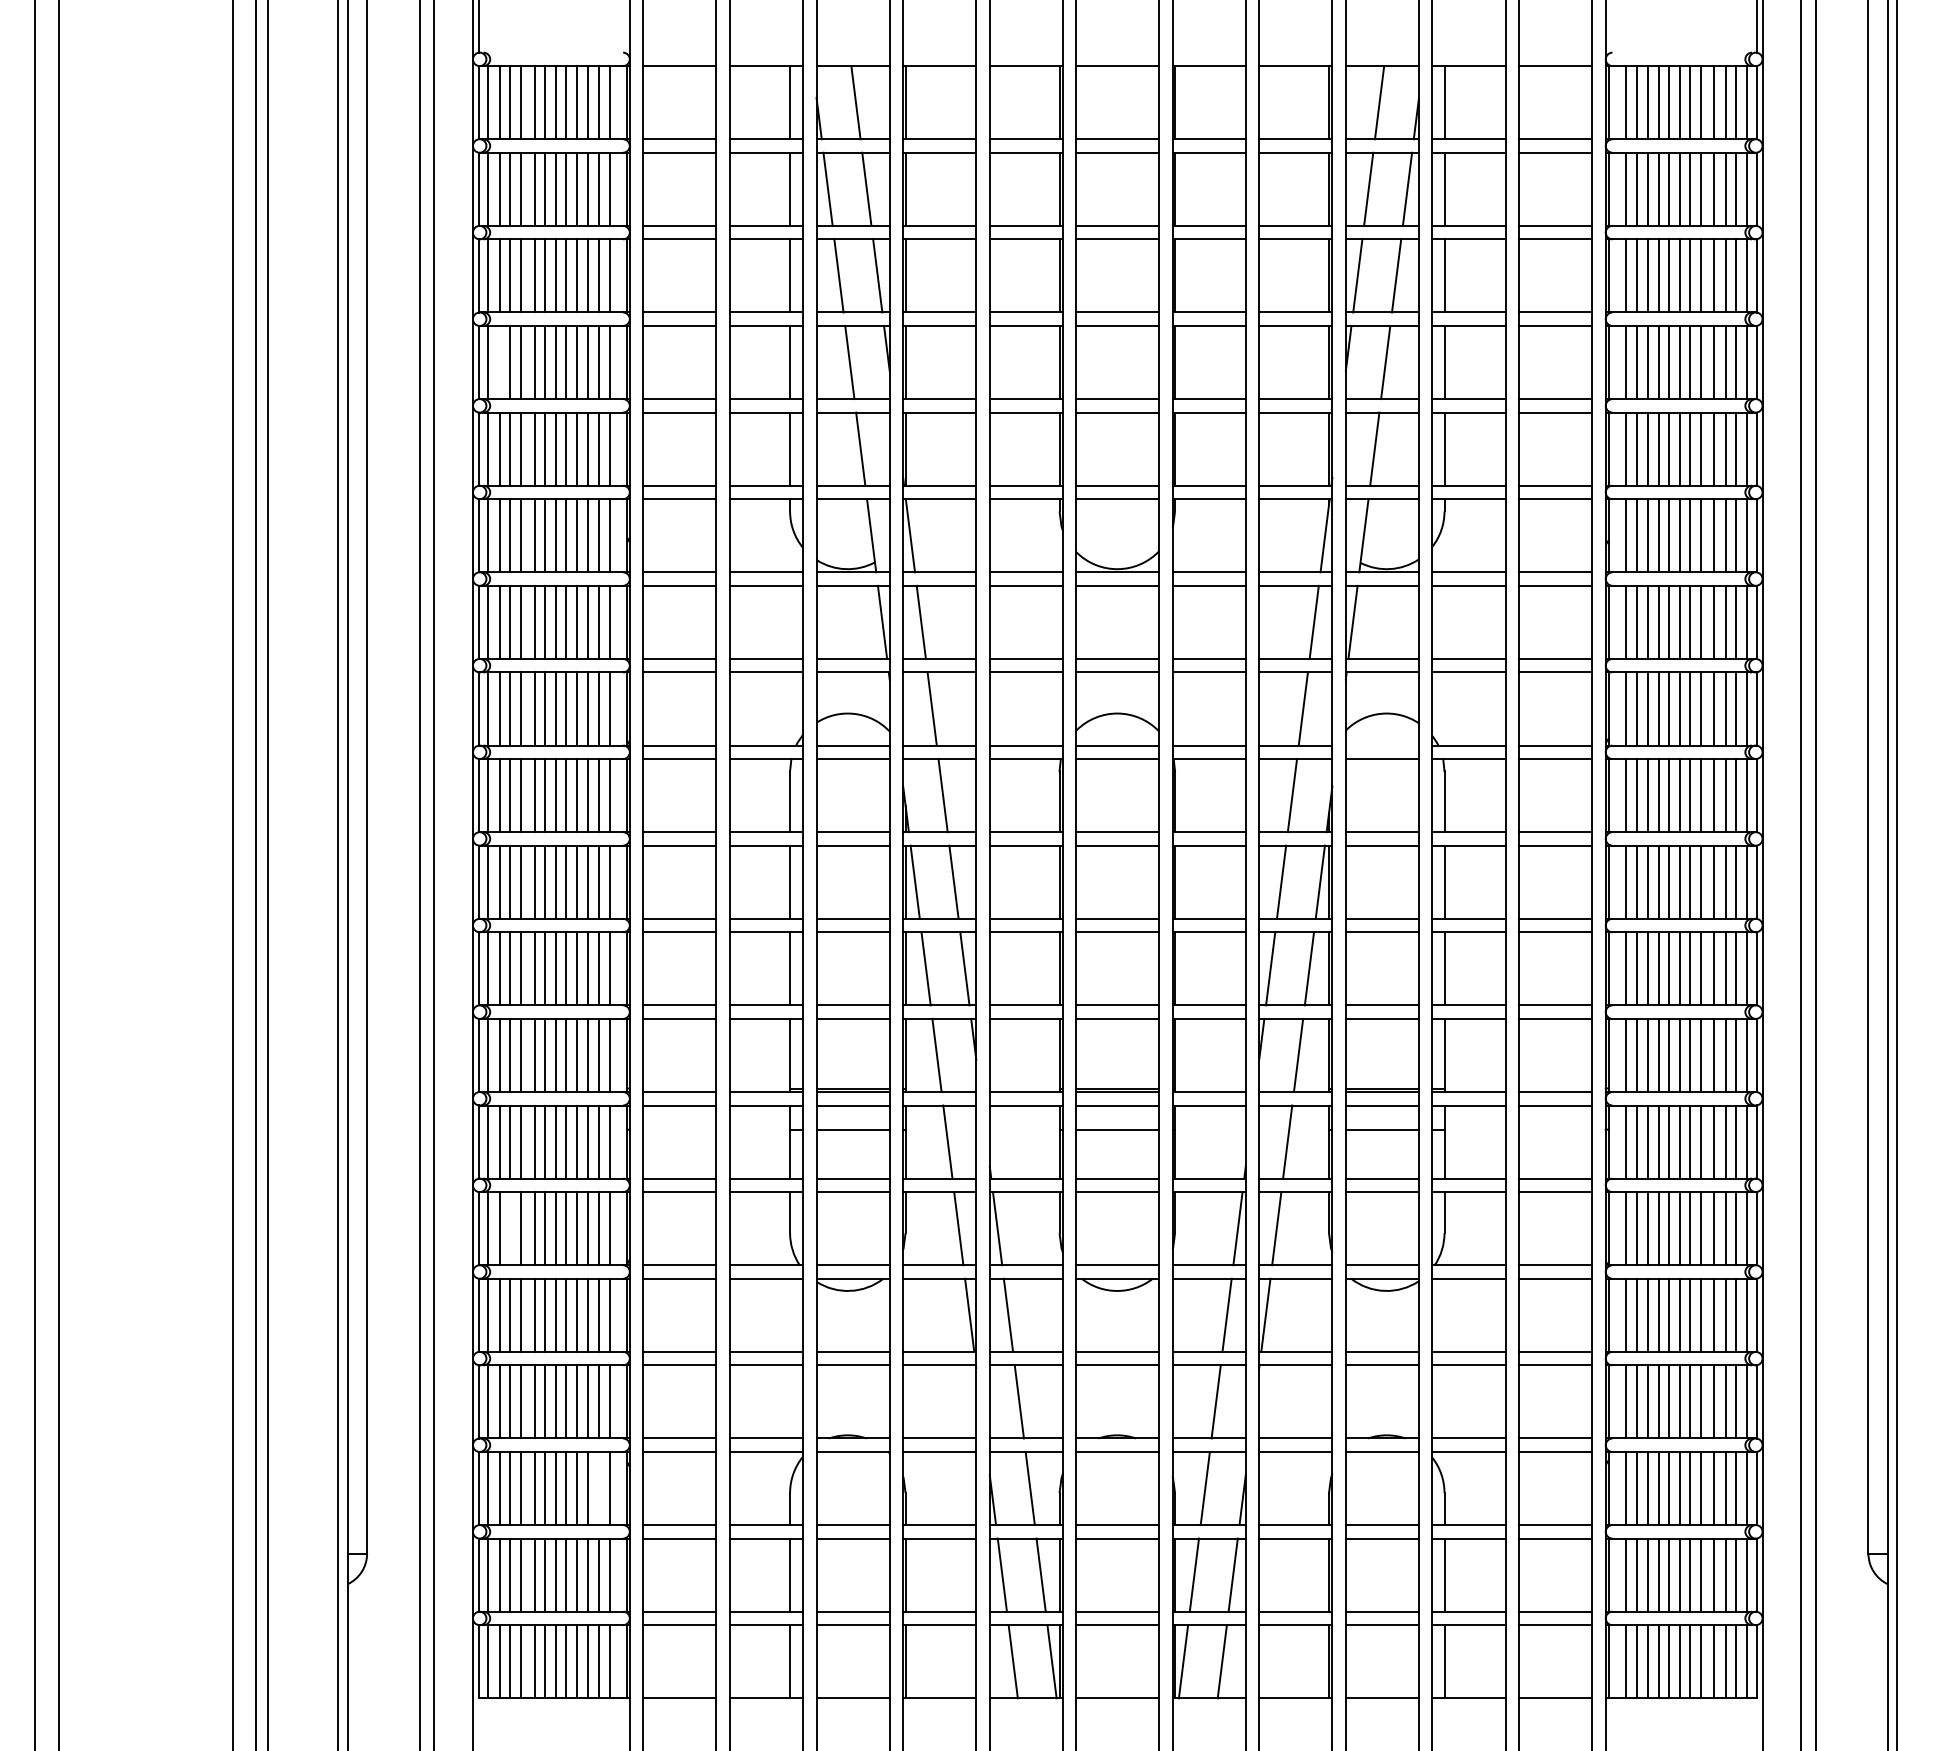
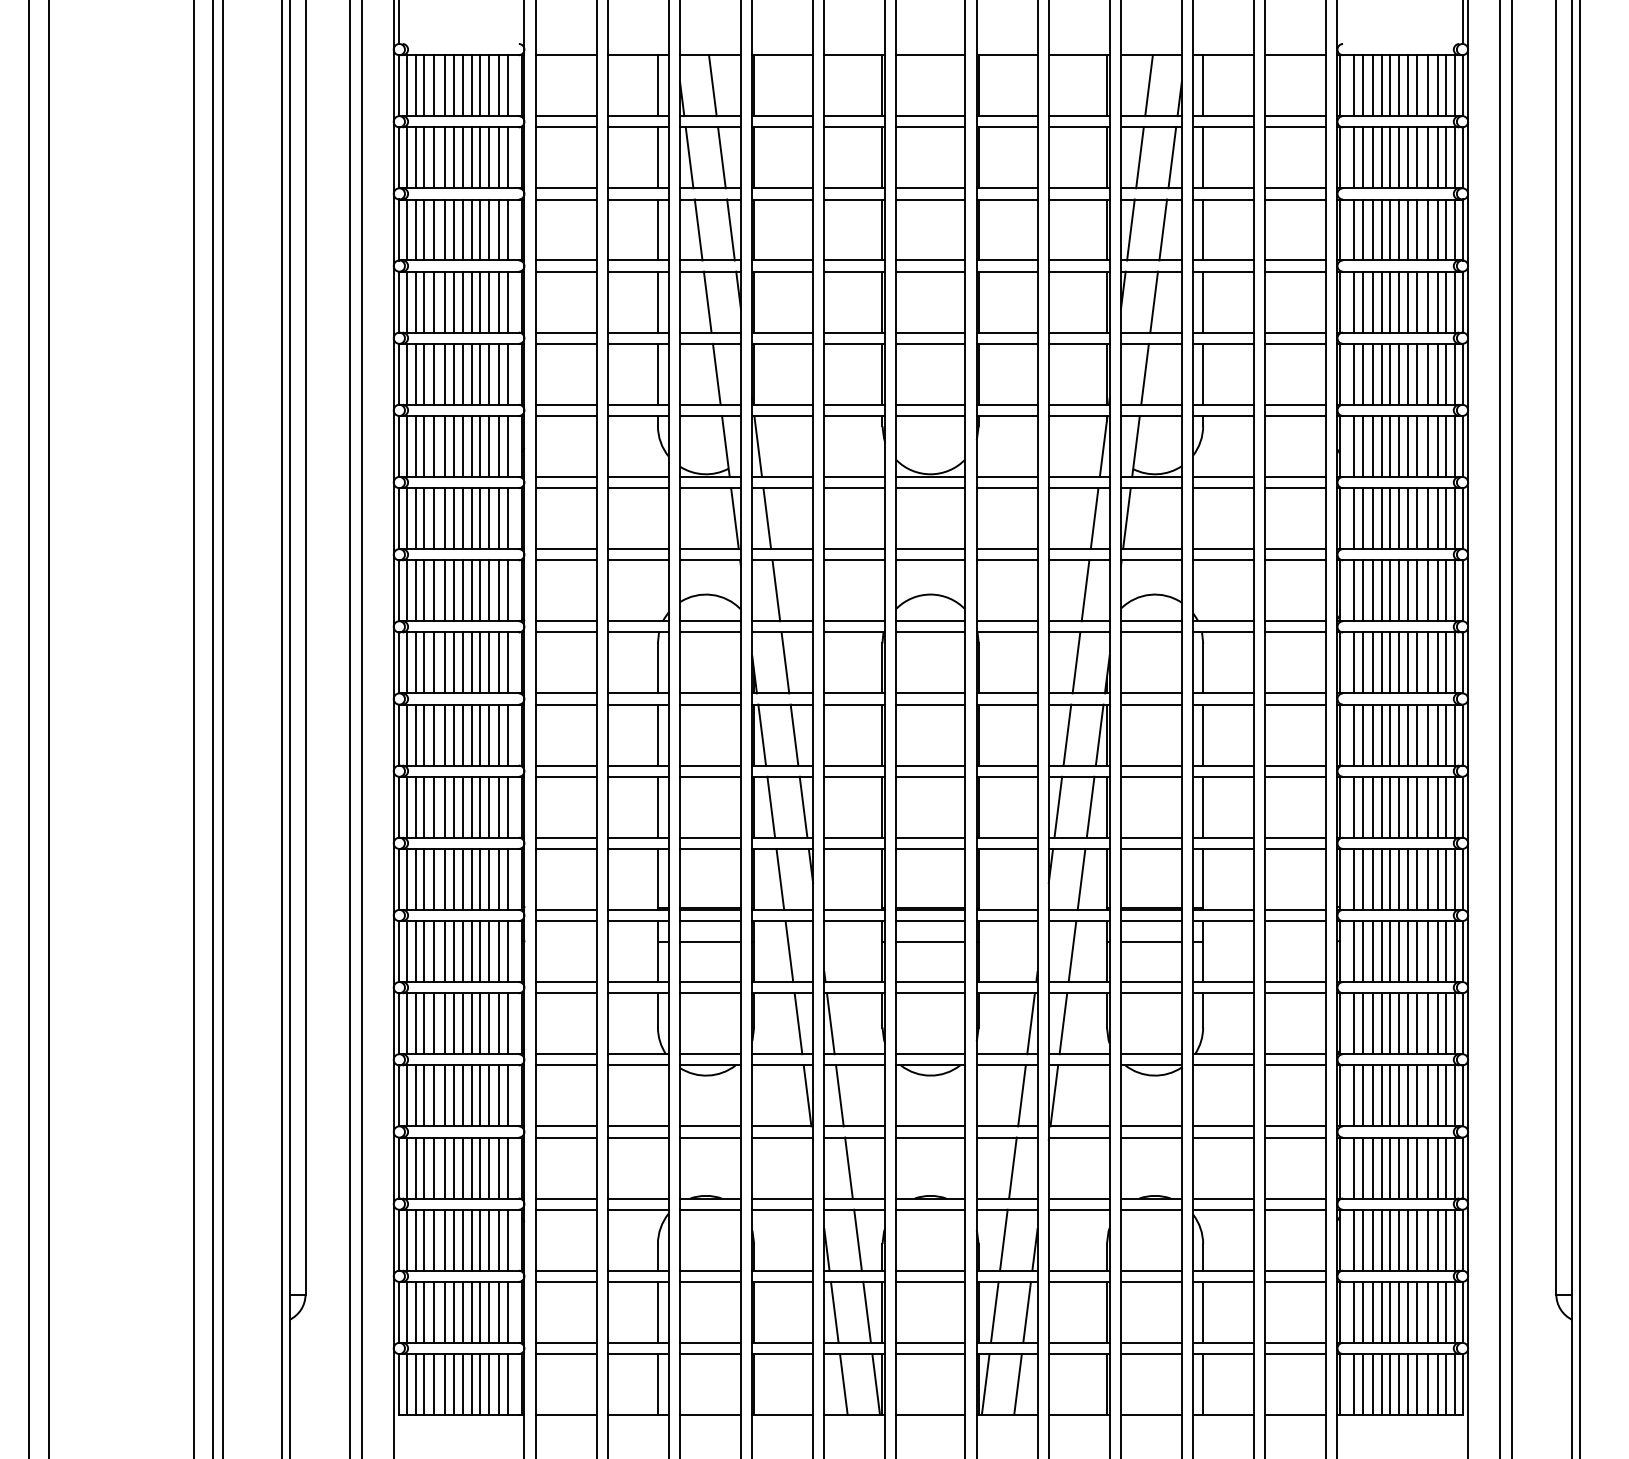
line: (499, 362) -> (415, 302), added
line: (1382, 745) -> (1151, 621), added
line: (509, 1228) -> (424, 1023), added
line: (599, 1488) -> (499, 1240), added

